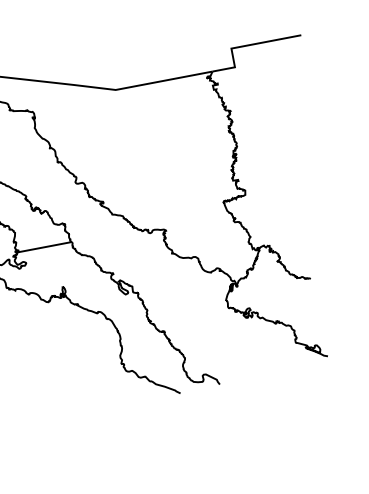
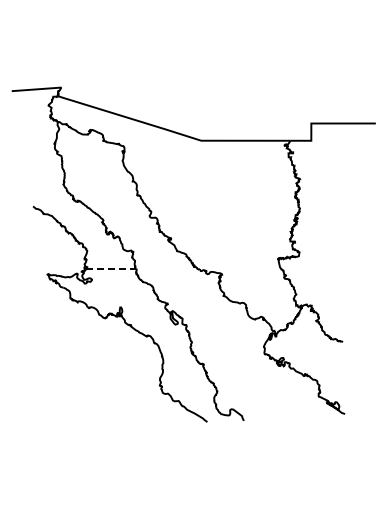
line: (44, 246) -> (111, 268), solid -> dashed

